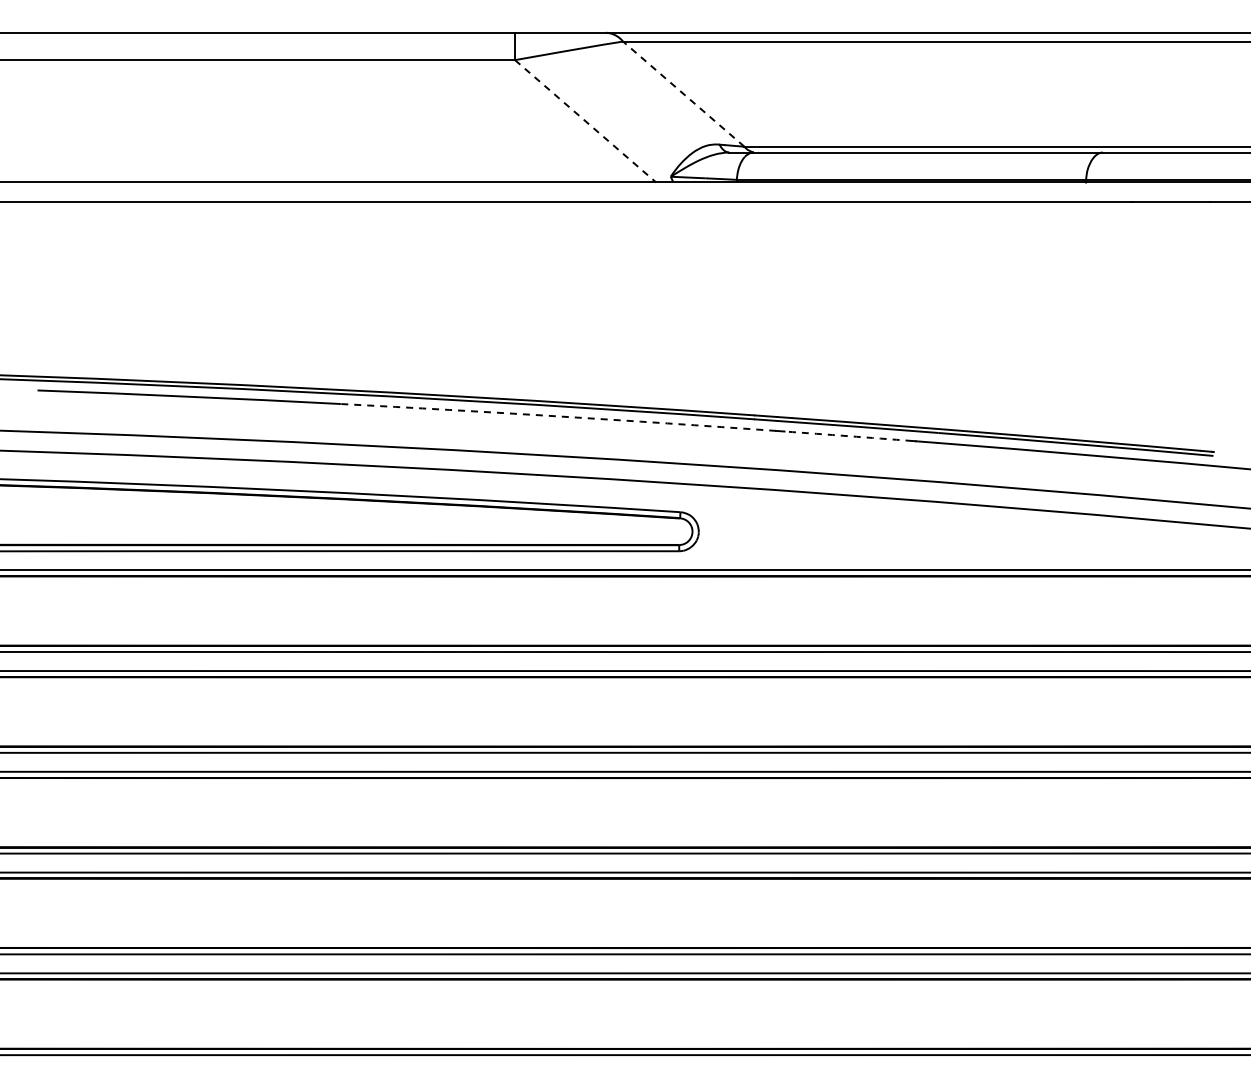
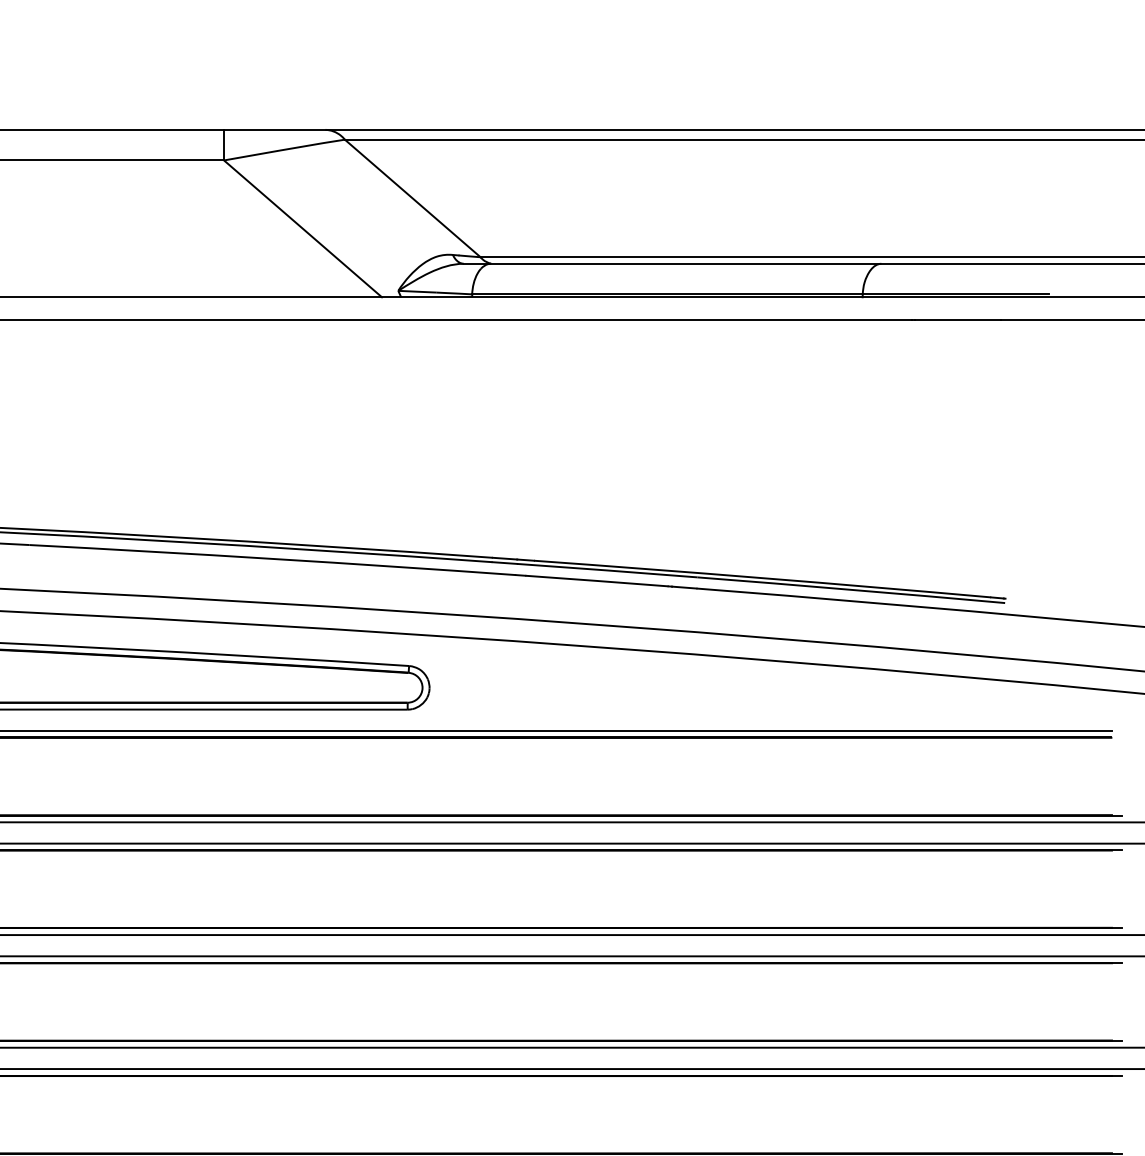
line: (683, 93) -> (412, 197), dashed -> solid
line: (586, 121) -> (303, 229), dashed -> solid
arc: (558, 416) -> (272, 558), dashed -> solid
arc: (848, 436) -> (596, 581), dashed -> solid

